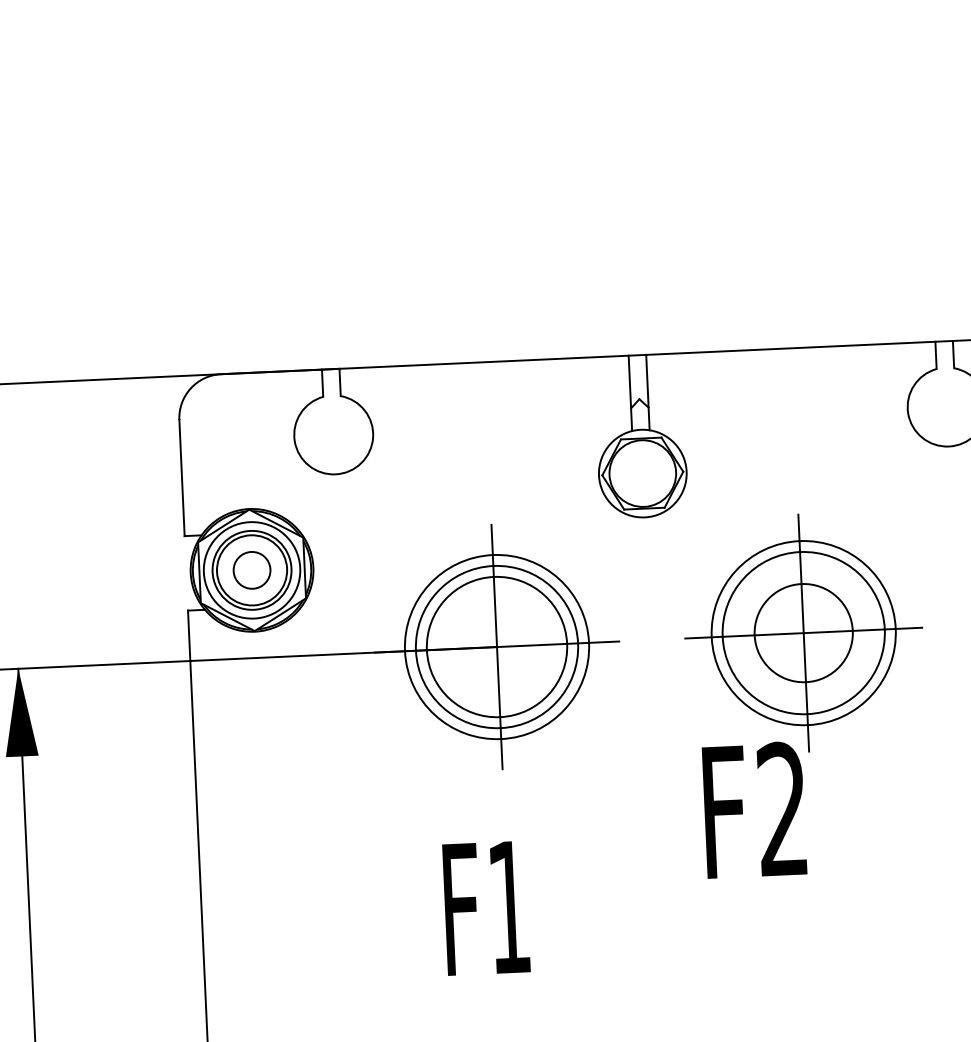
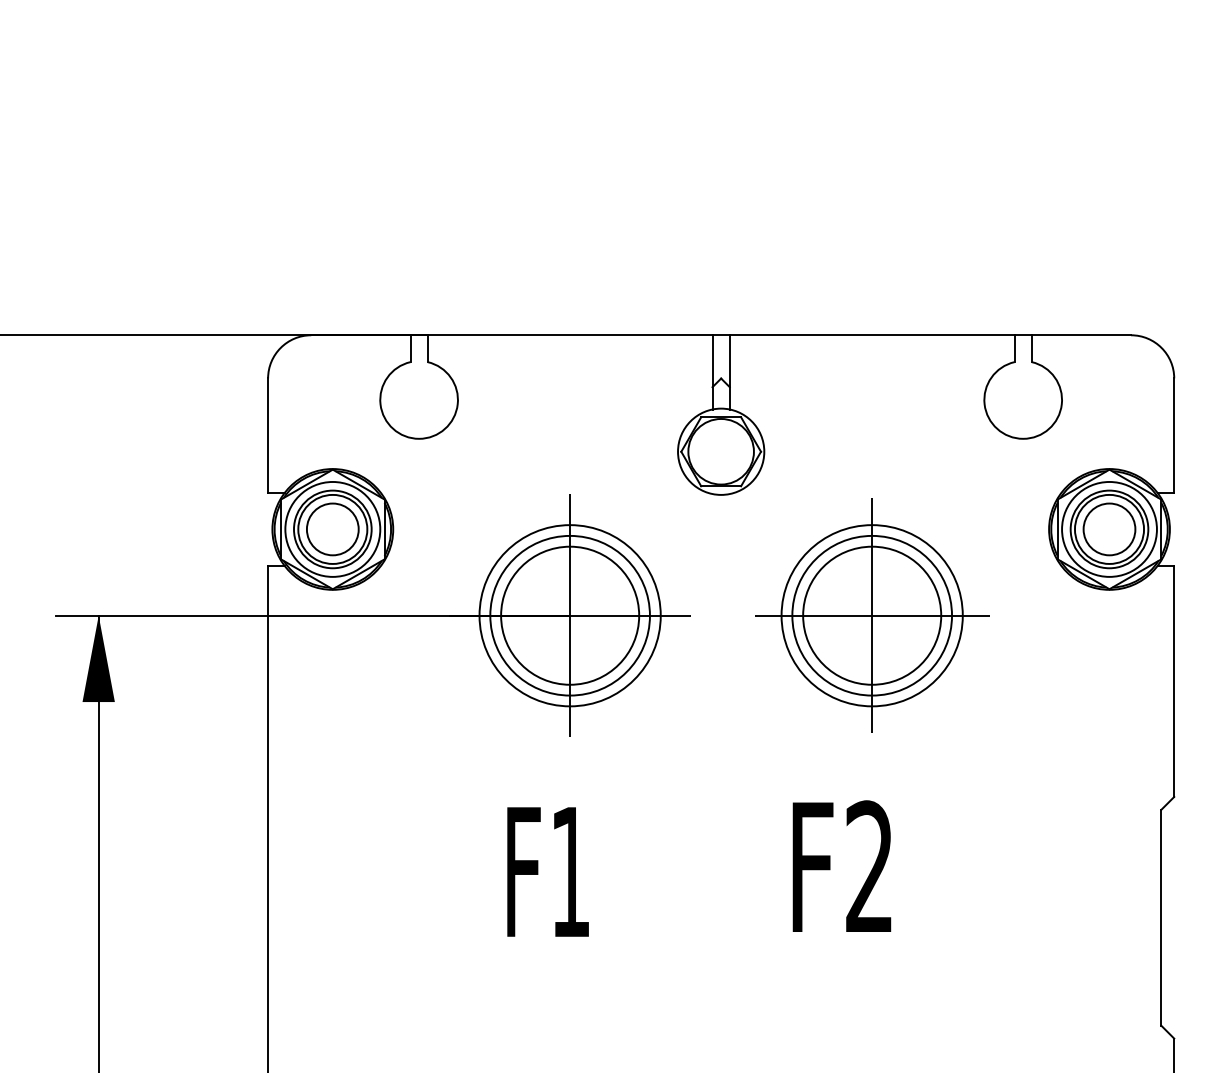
circle: (251, 570) -> (332, 529), size x1.43
circle: (804, 632) -> (872, 615), size x1.43
text: (754, 809) -> (841, 865), moved

